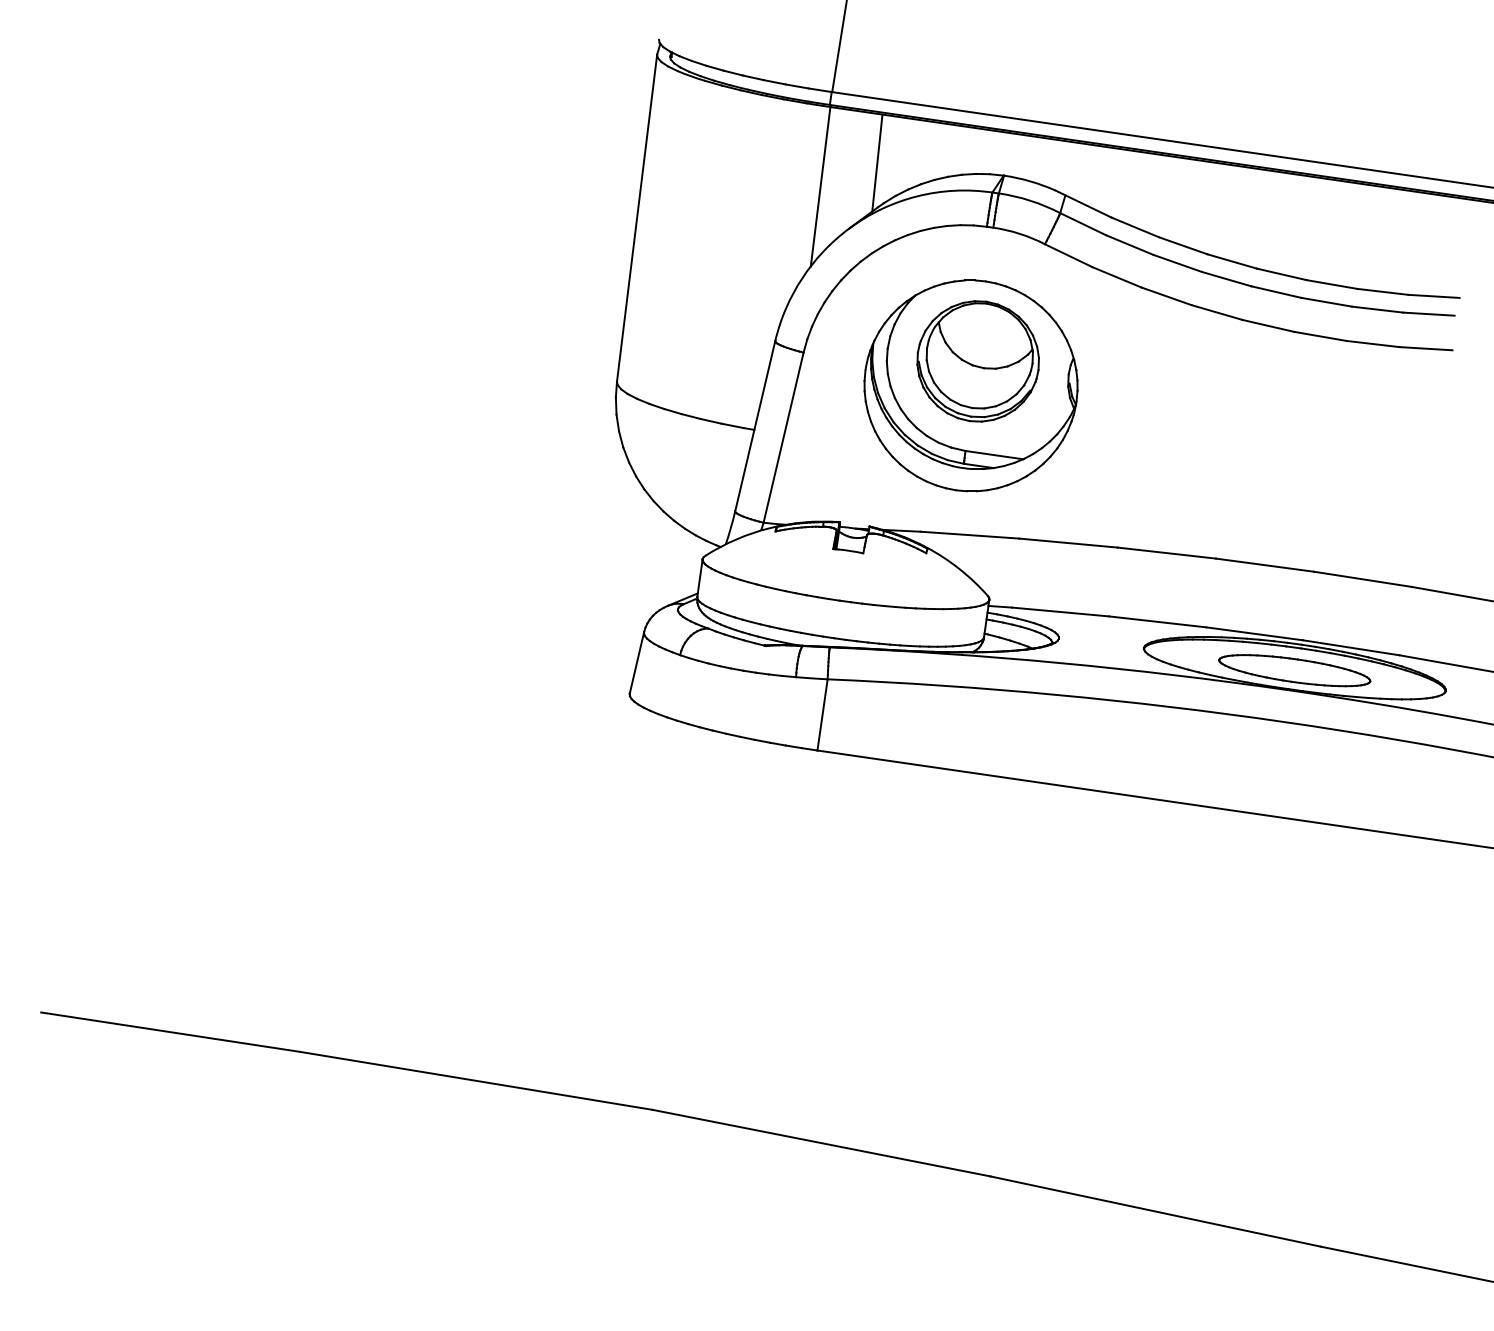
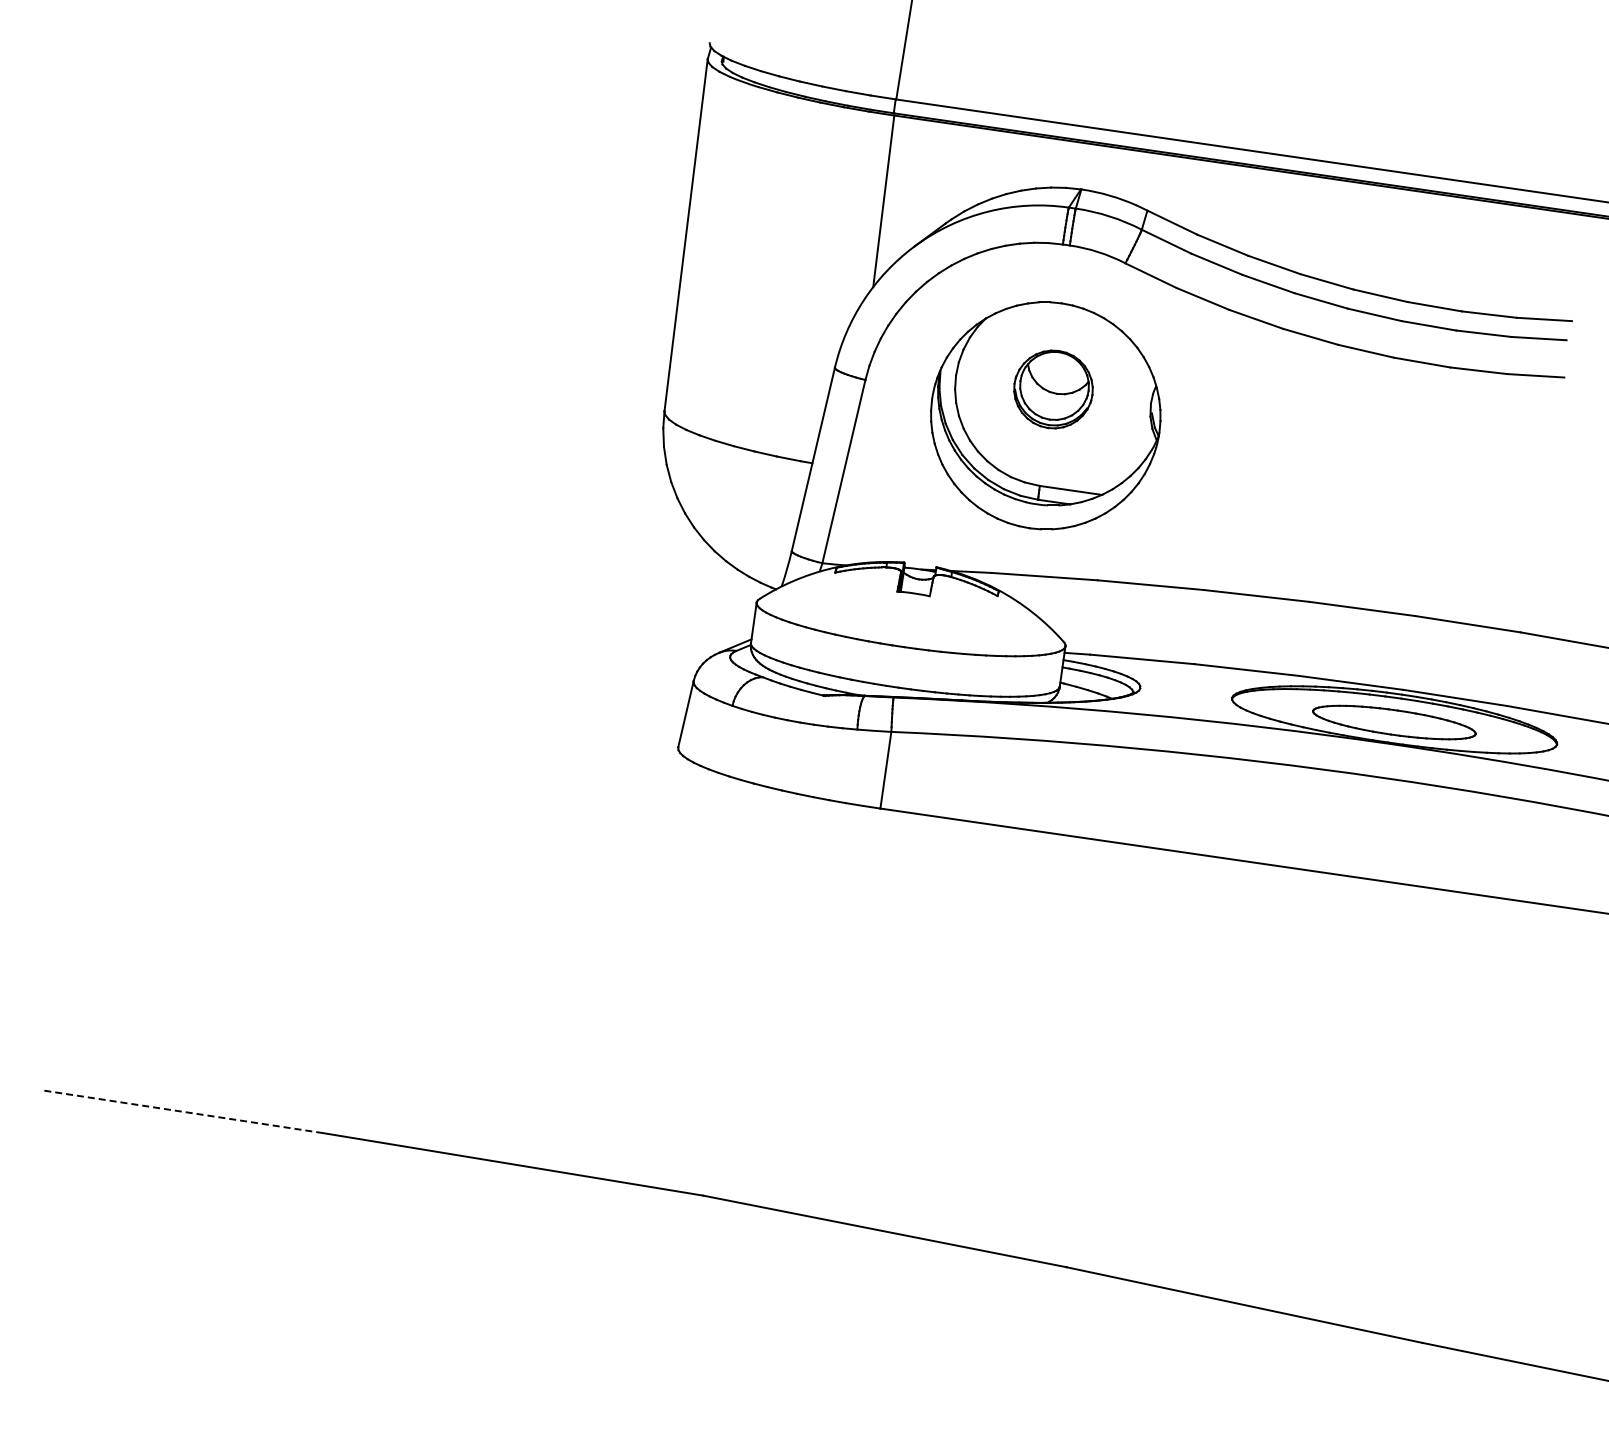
line: (876, 162) -> (944, 175), removed
part: (978, 361) -> (1053, 389), size x0.6
line: (171, 1031) -> (184, 1111), solid -> dashed

